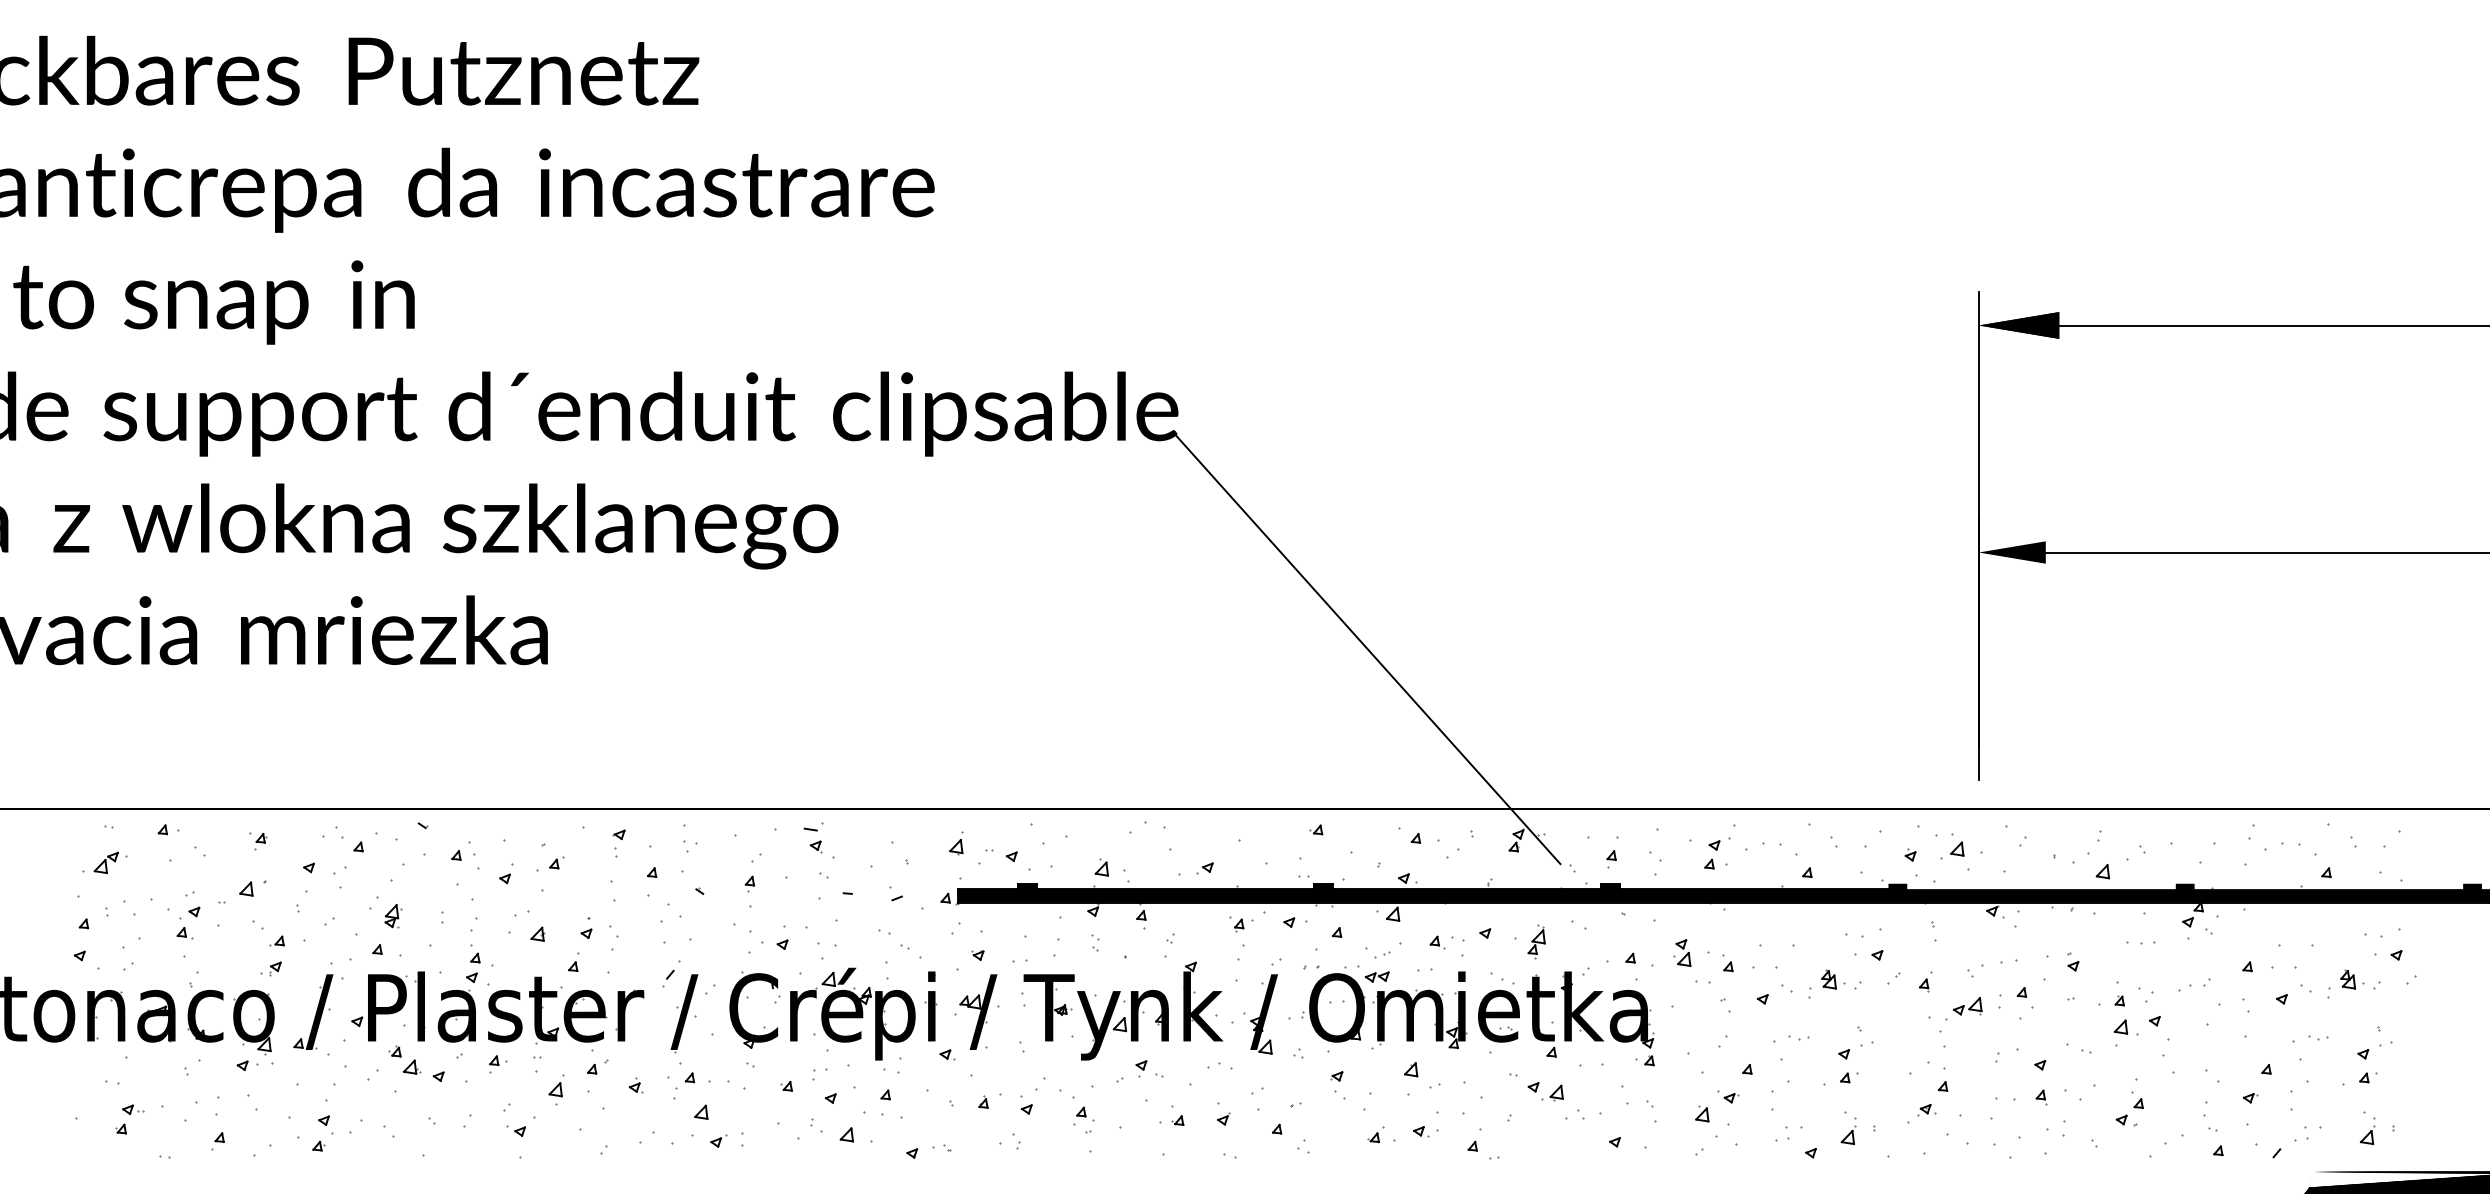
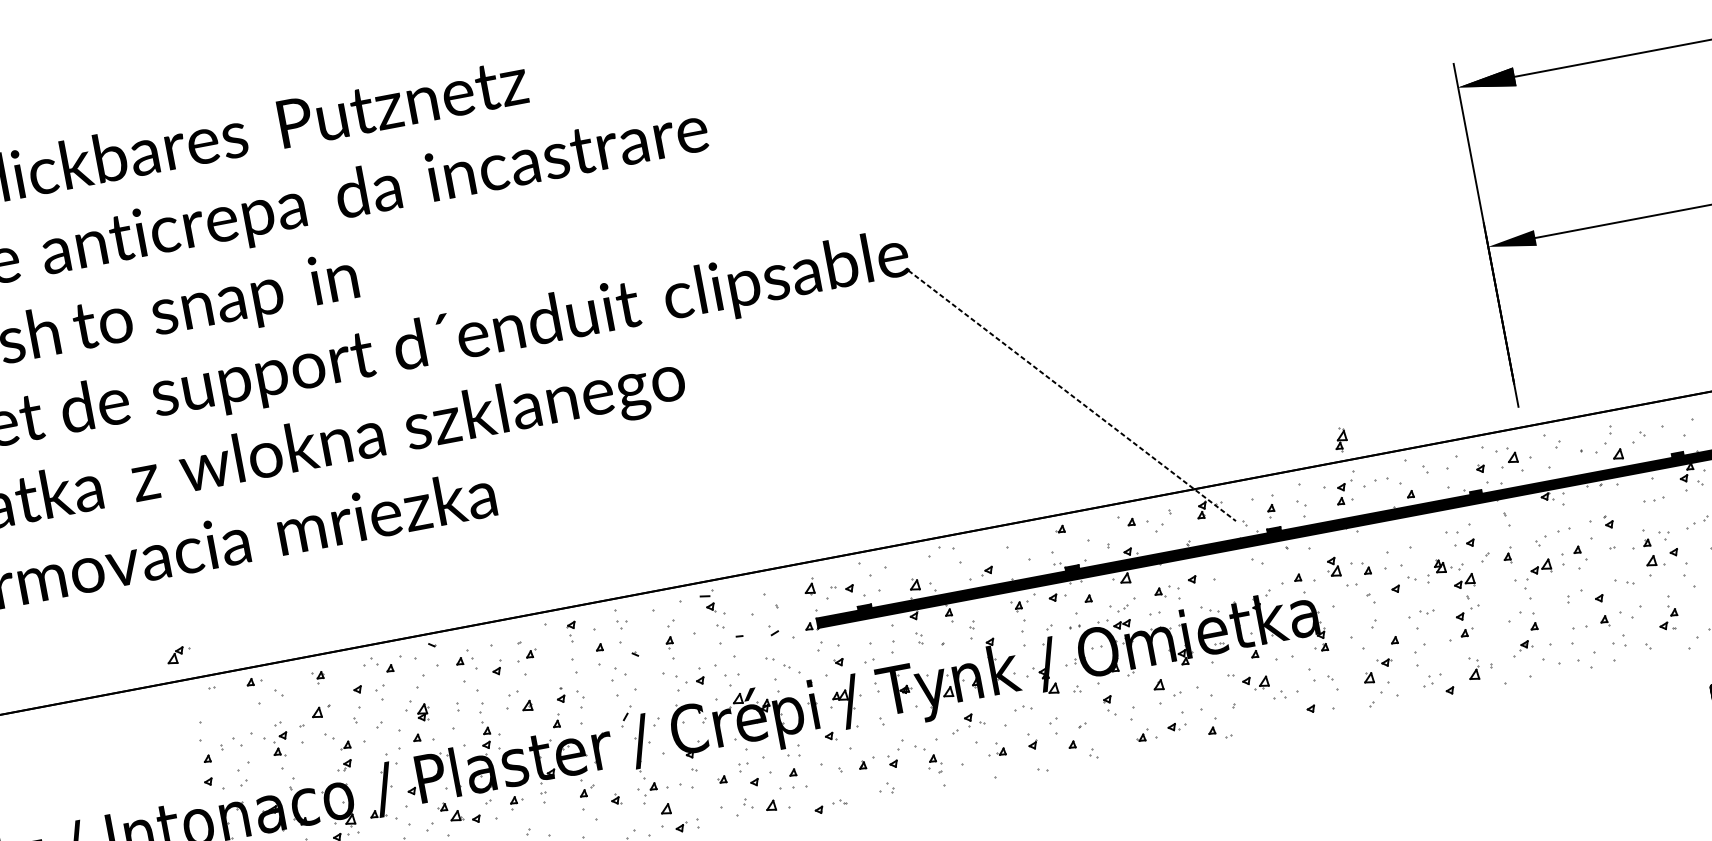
line: (1368, 649) -> (1072, 395), solid -> dashed
part: (110, 862) -> (178, 655), moved
part: (1536, 941) -> (1340, 439), moved
part: (1858, 1006) -> (1464, 581), added
part: (556, 1089) -> (561, 812), removed

